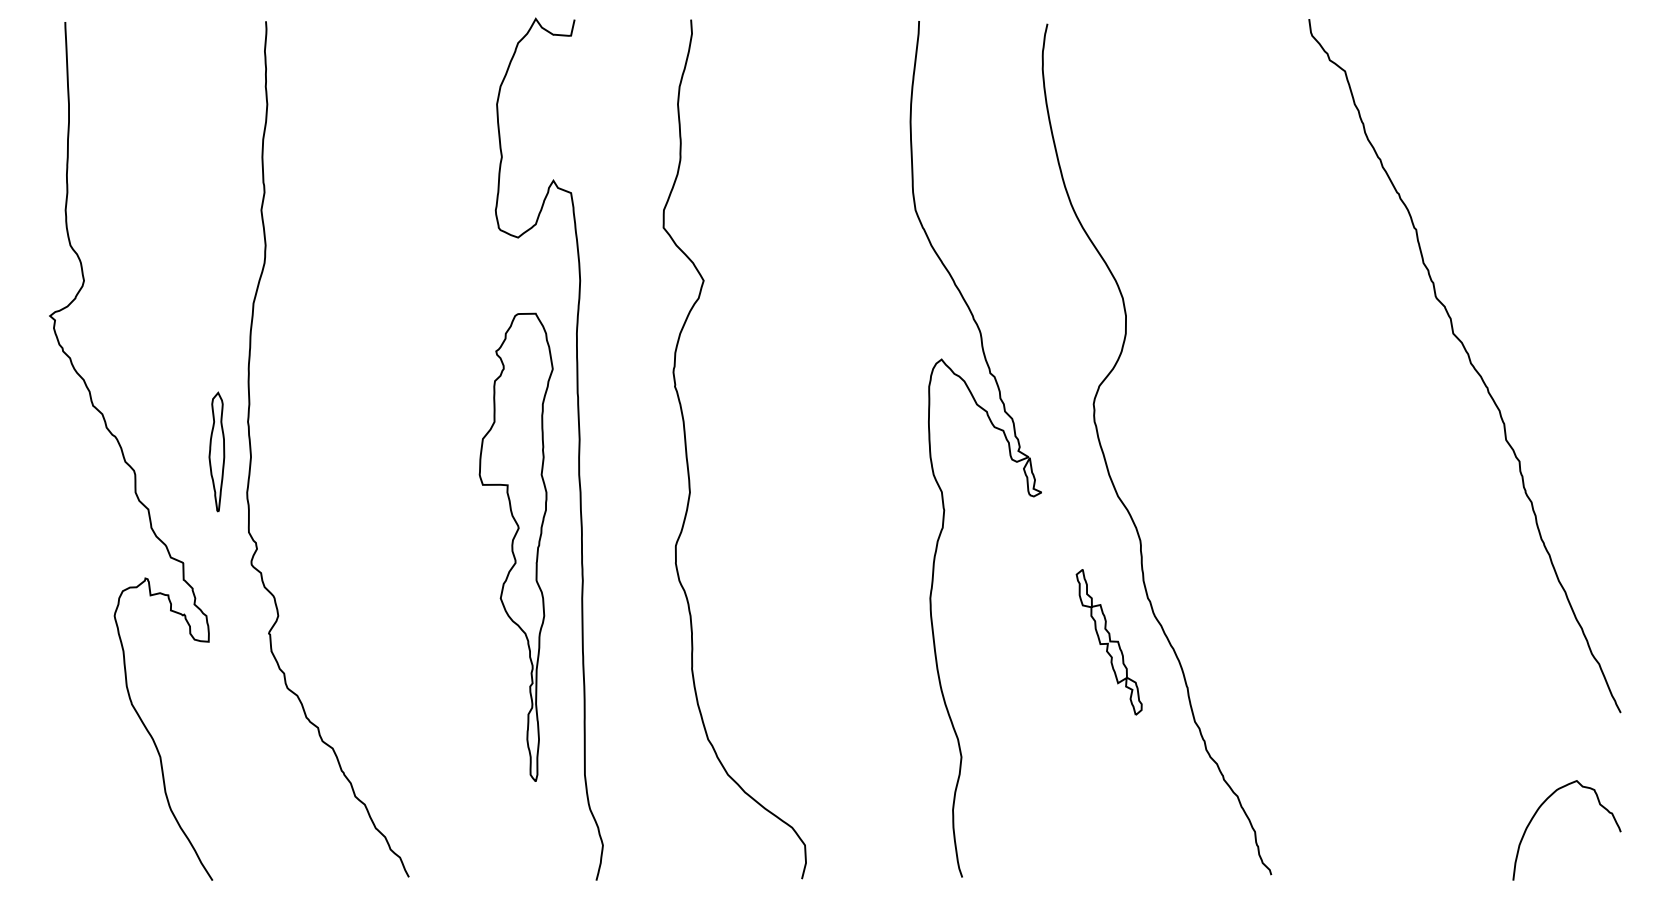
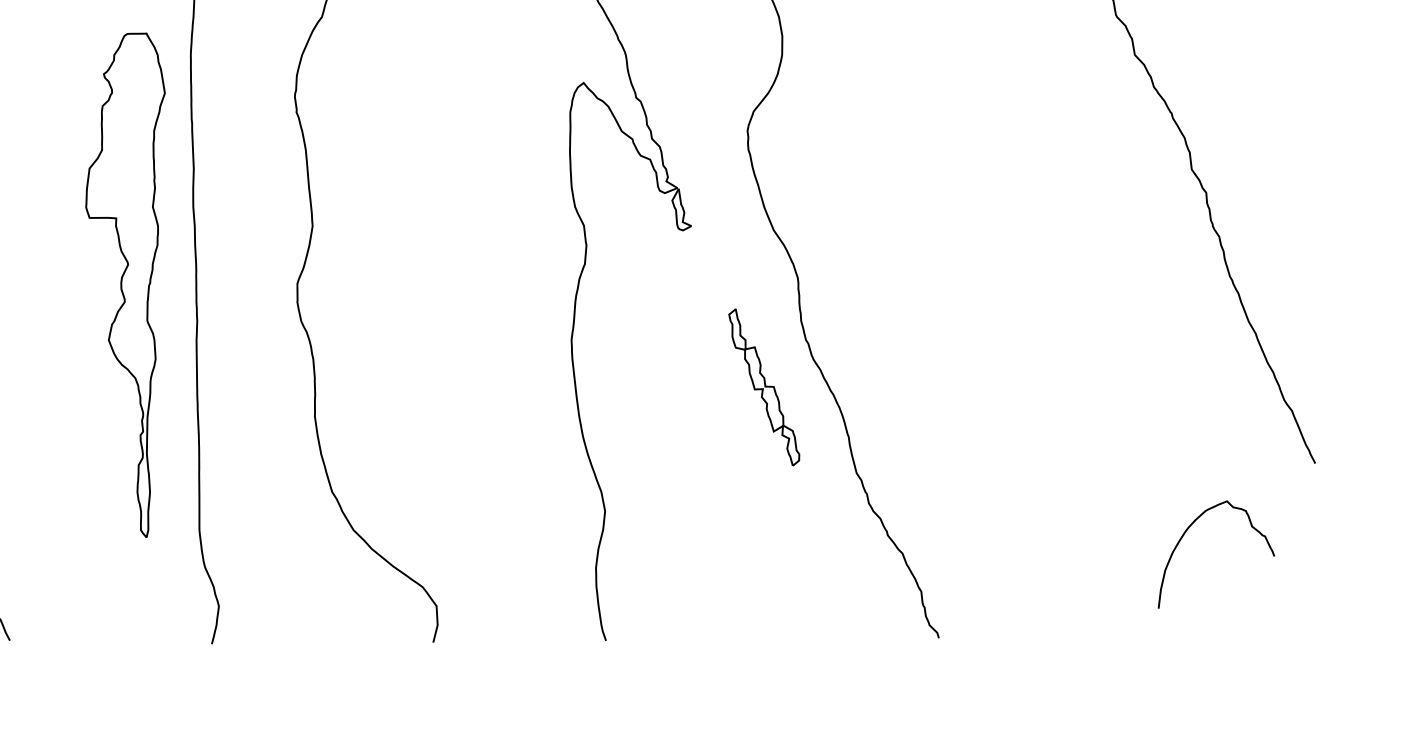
curve: (1537, 812) -> (1184, 535), moved

